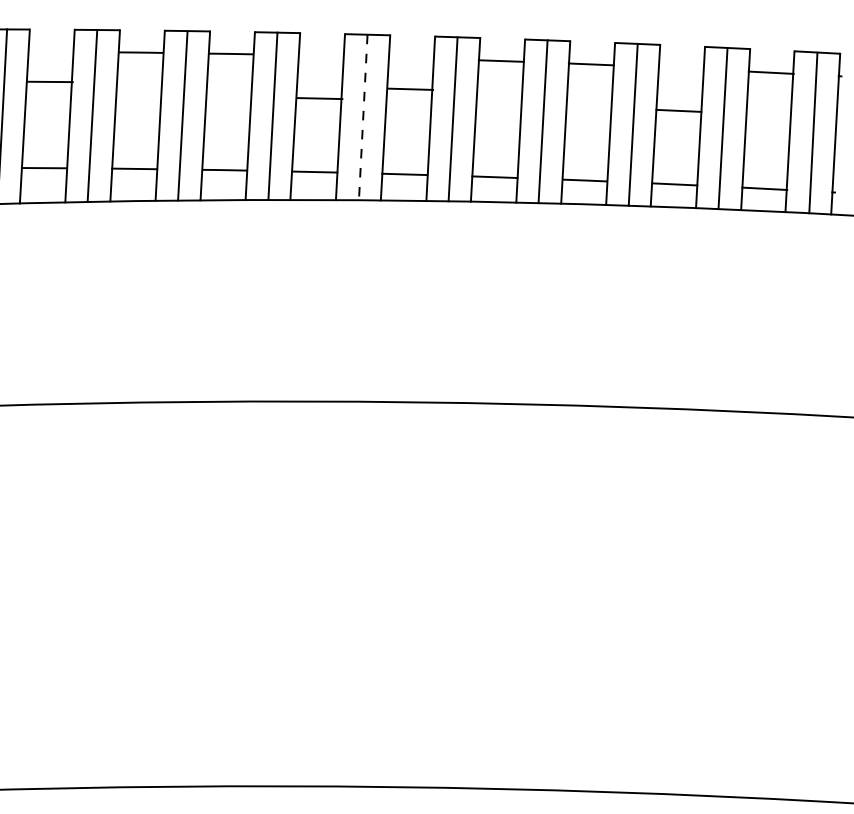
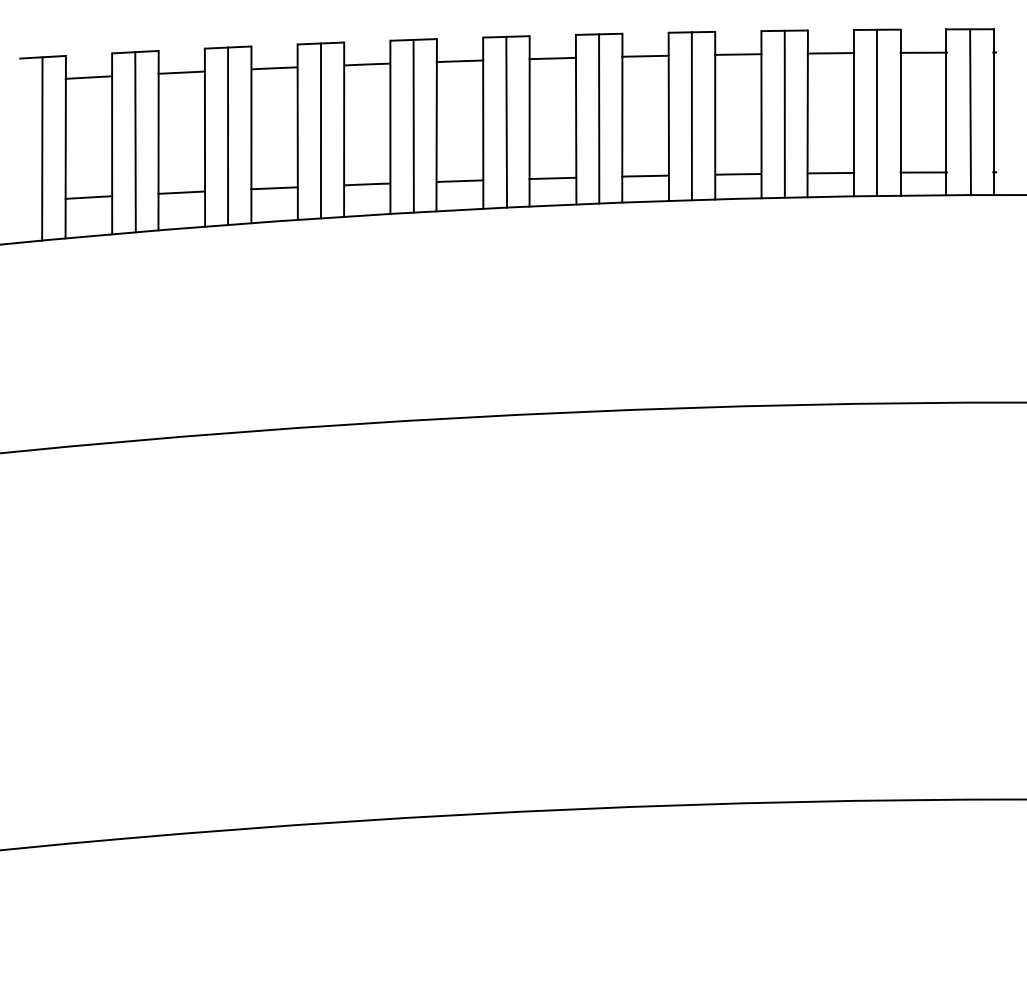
line: (50, 81) -> (181, 72), moved
line: (410, 89) -> (552, 58), moved
line: (319, 98) -> (459, 61), moved
line: (678, 111) -> (830, 53), moved
line: (363, 117) -> (506, 122), dashed -> solid

